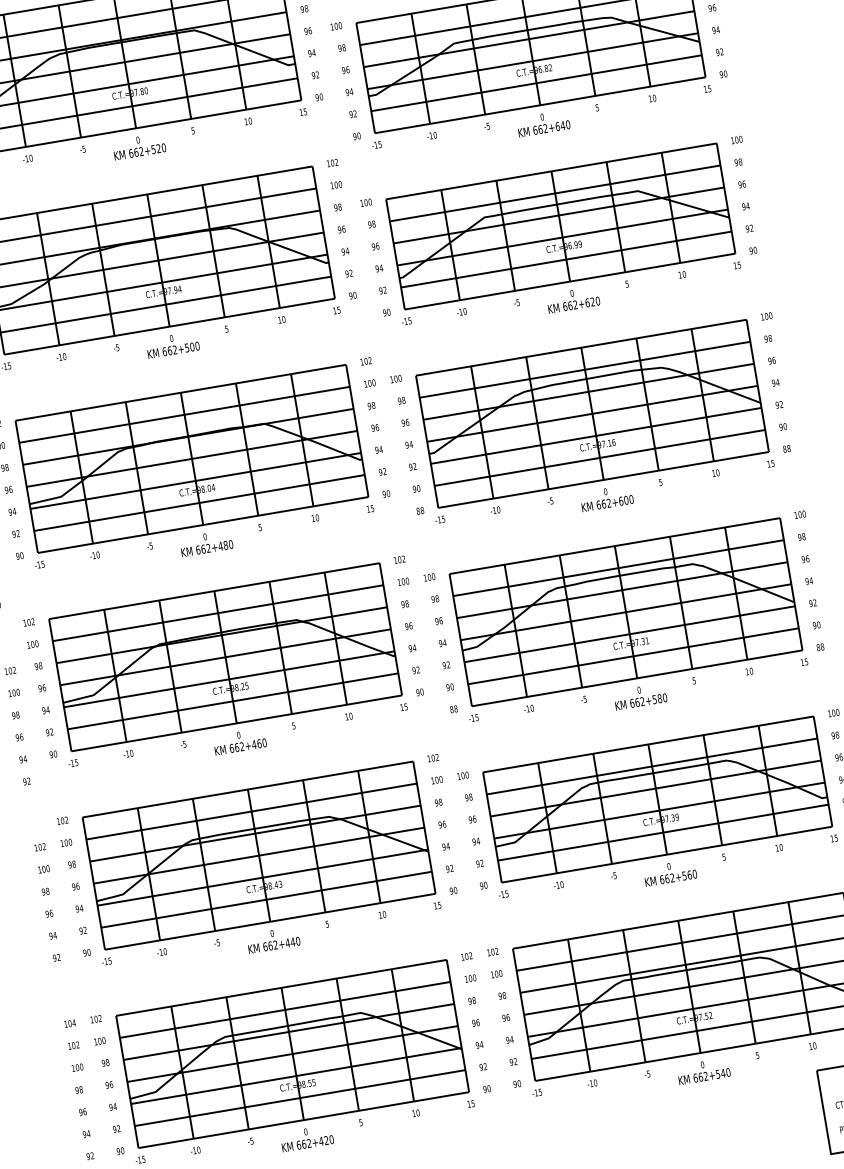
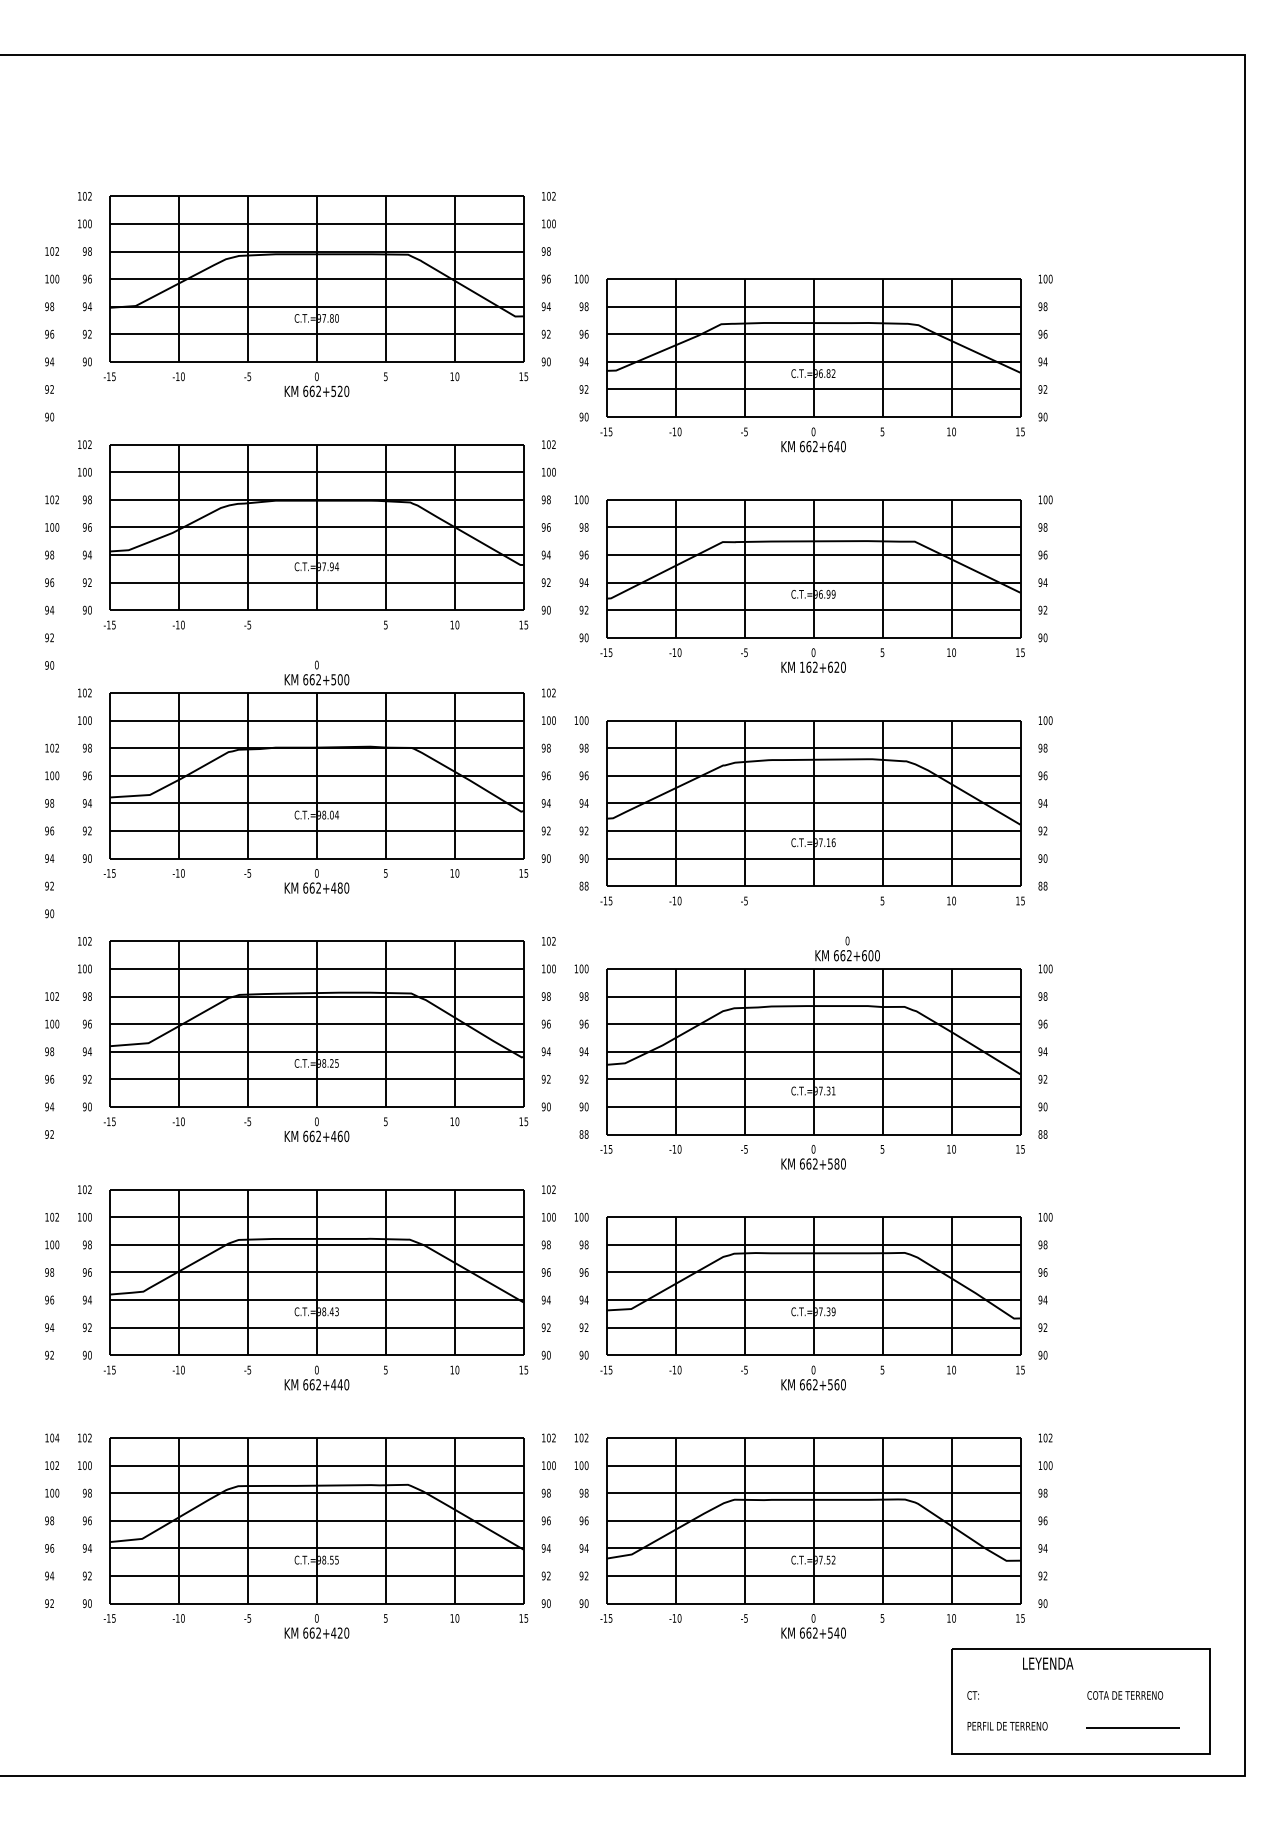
text: (565, 305) -> (802, 666), 662+620 -> 162+620
text: (172, 344) -> (316, 672), moved
text: (606, 497) -> (847, 948), moved

